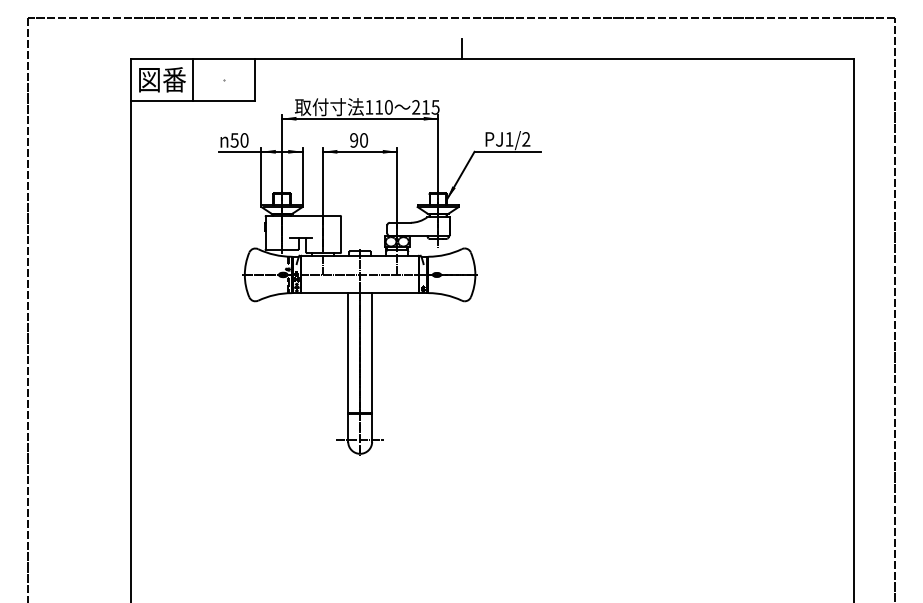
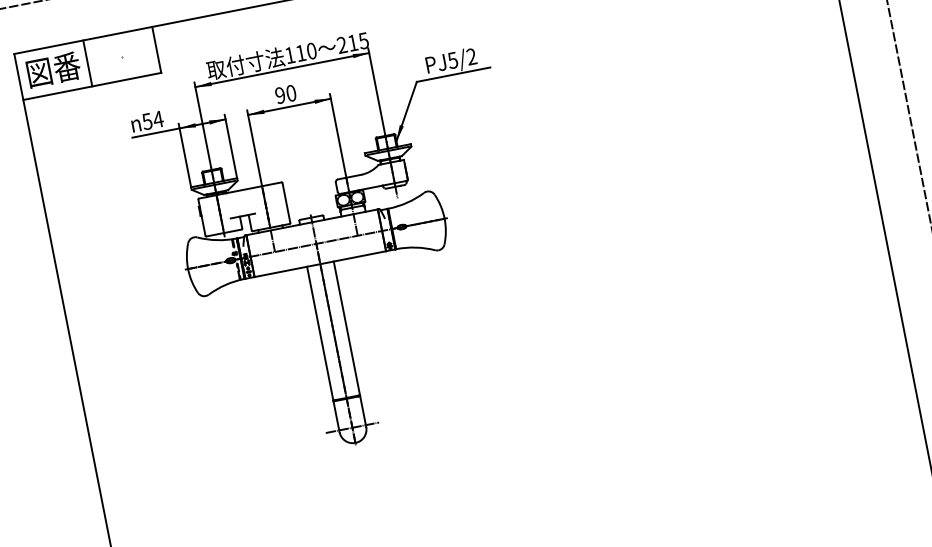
text: (509, 139) -> (453, 60), PJ1/2 -> PJ5/2
text: (244, 140) -> (158, 119), 50 -> 54

